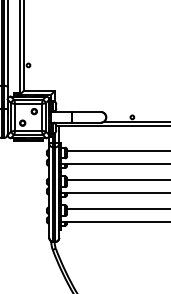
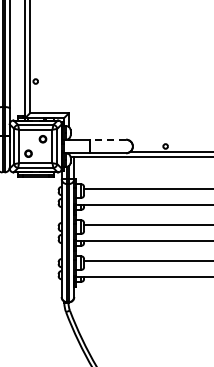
line: (85, 111) -> (107, 139), solid -> dashed

